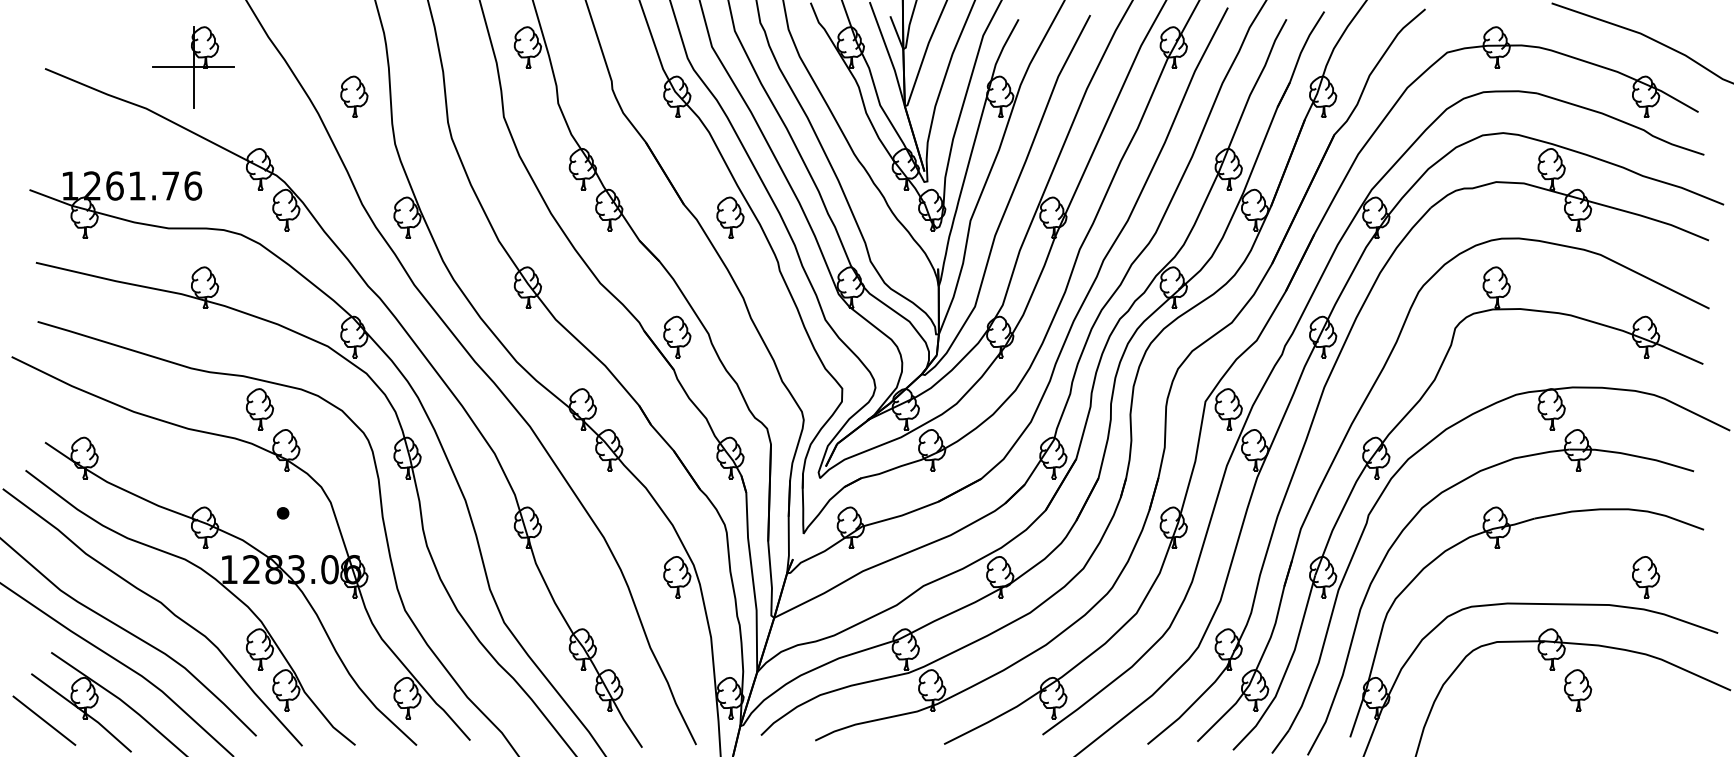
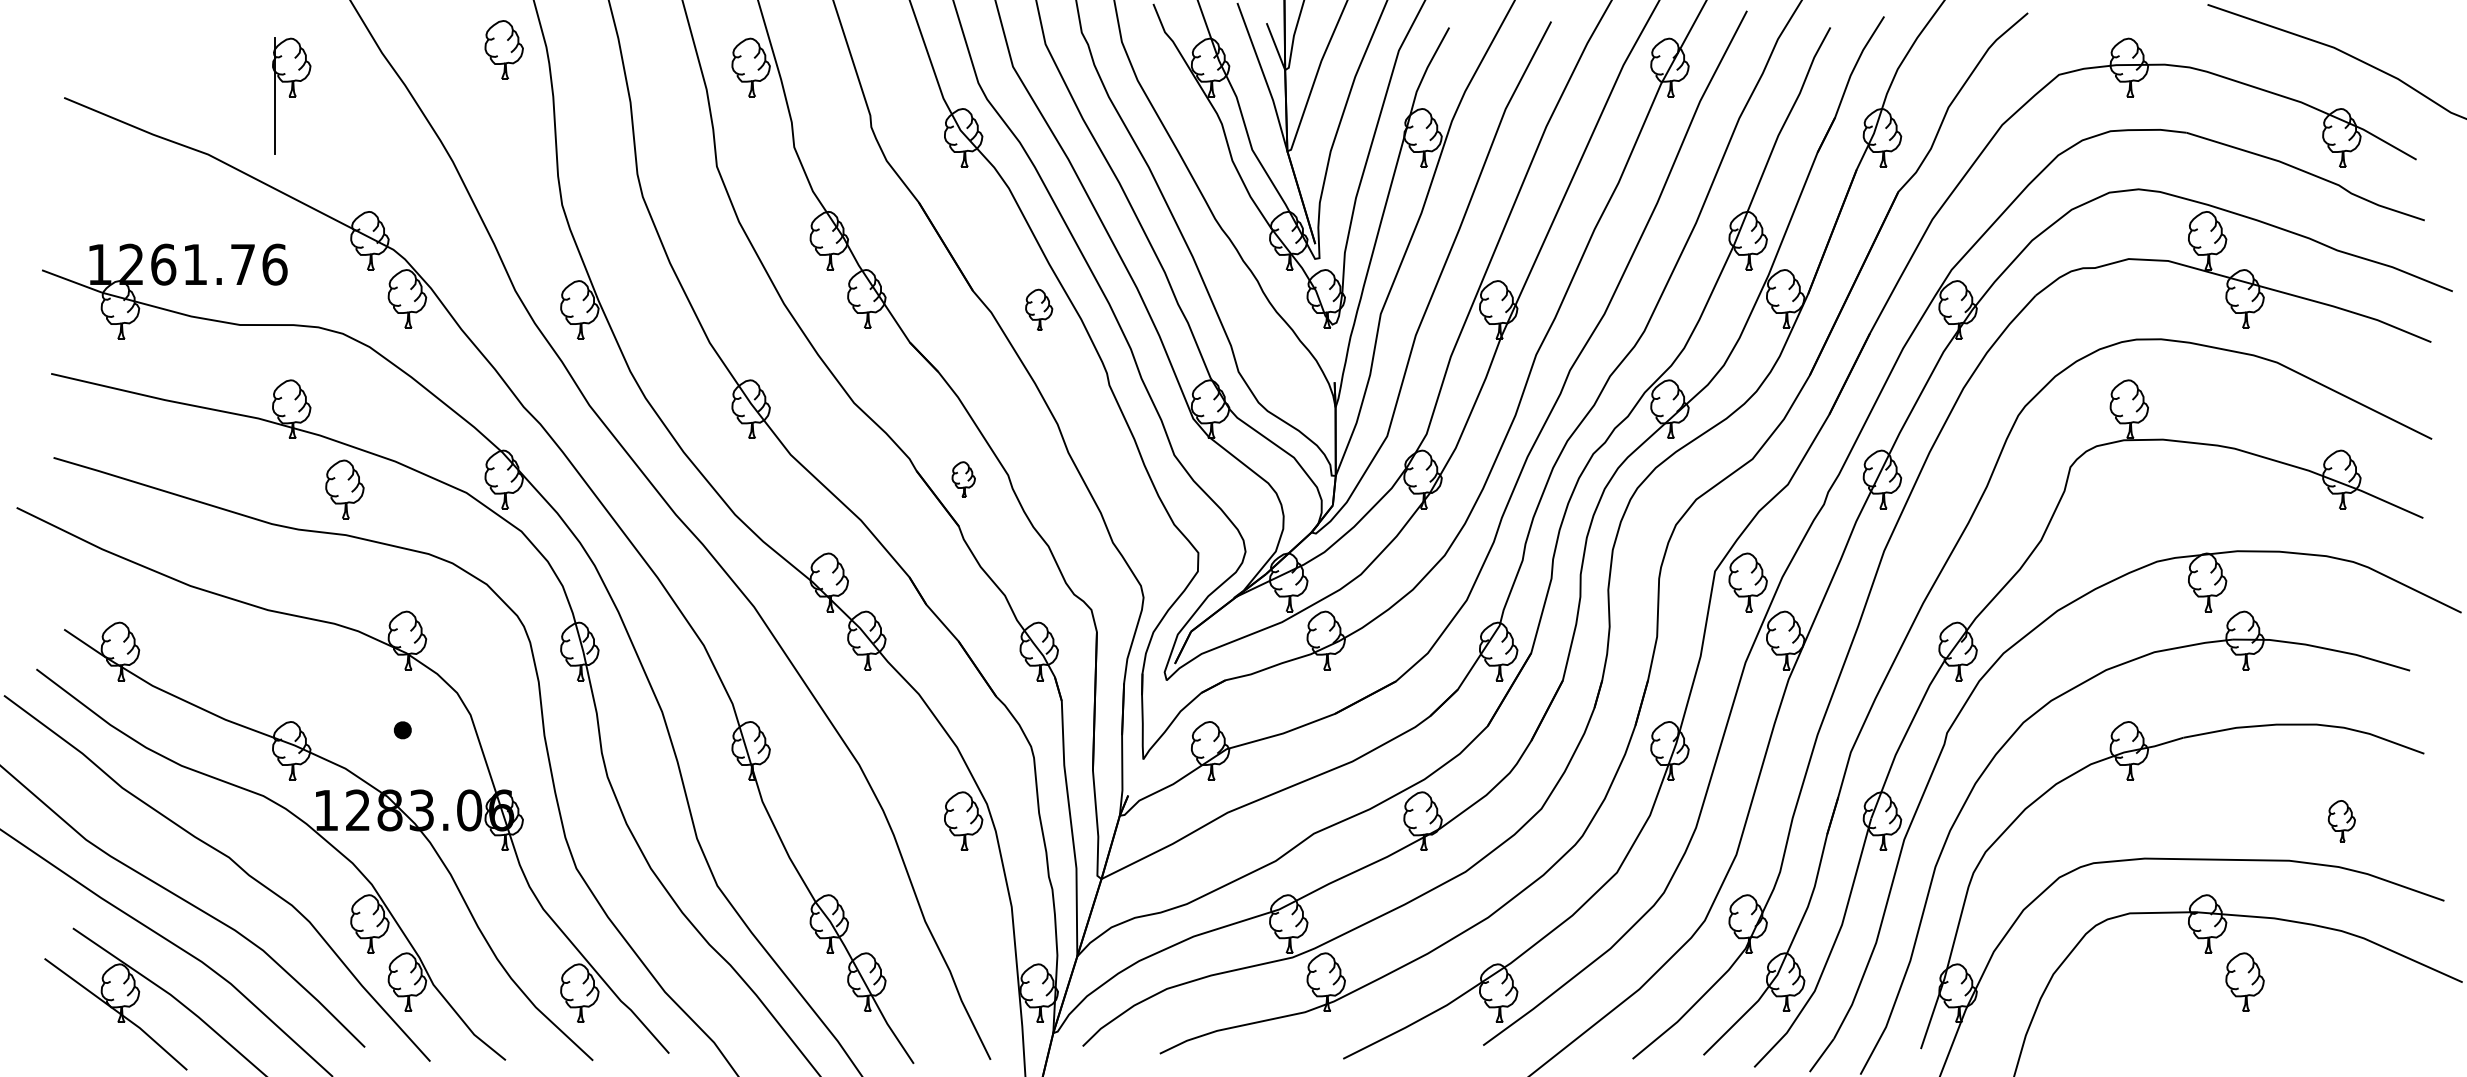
line: (193, 67) -> (275, 95), removed
part: (353, 96) -> (503, 49), moved
part: (729, 217) -> (1038, 309), size x0.7
part: (677, 337) -> (963, 479), size x0.6
part: (259, 409) -> (344, 489), moved
part: (1645, 576) -> (2341, 820), size x0.7
line: (44, 720) -> (63, 1025), removed

